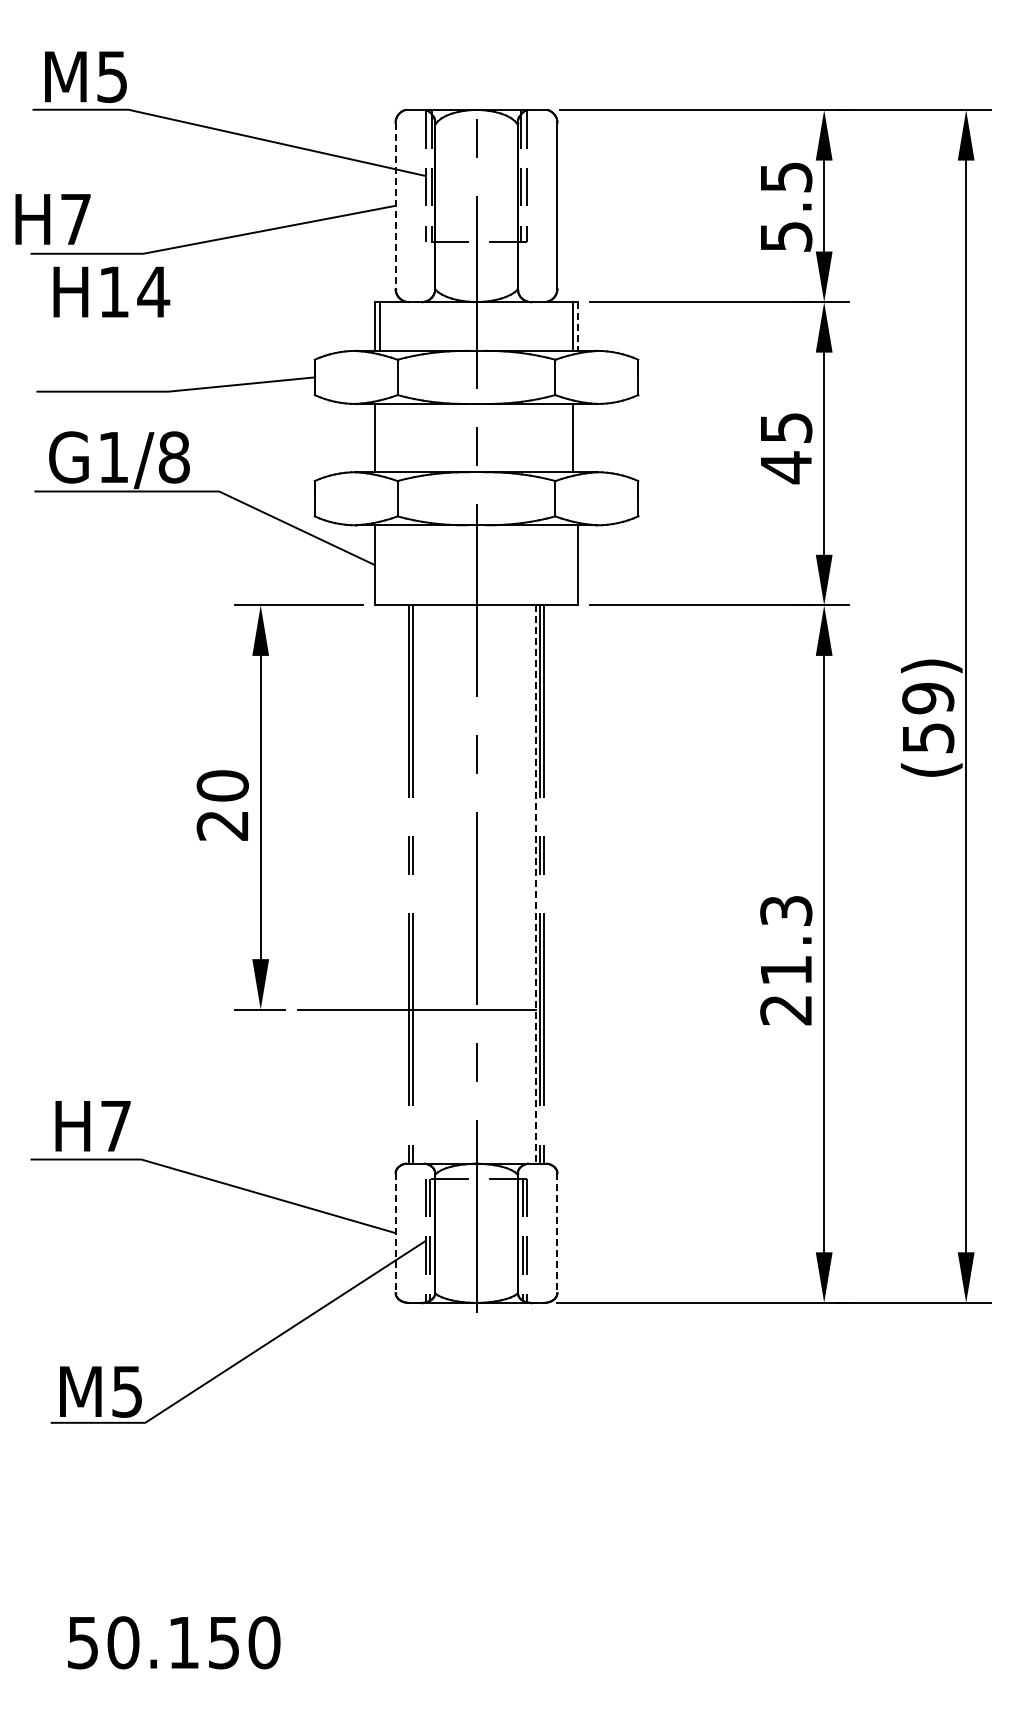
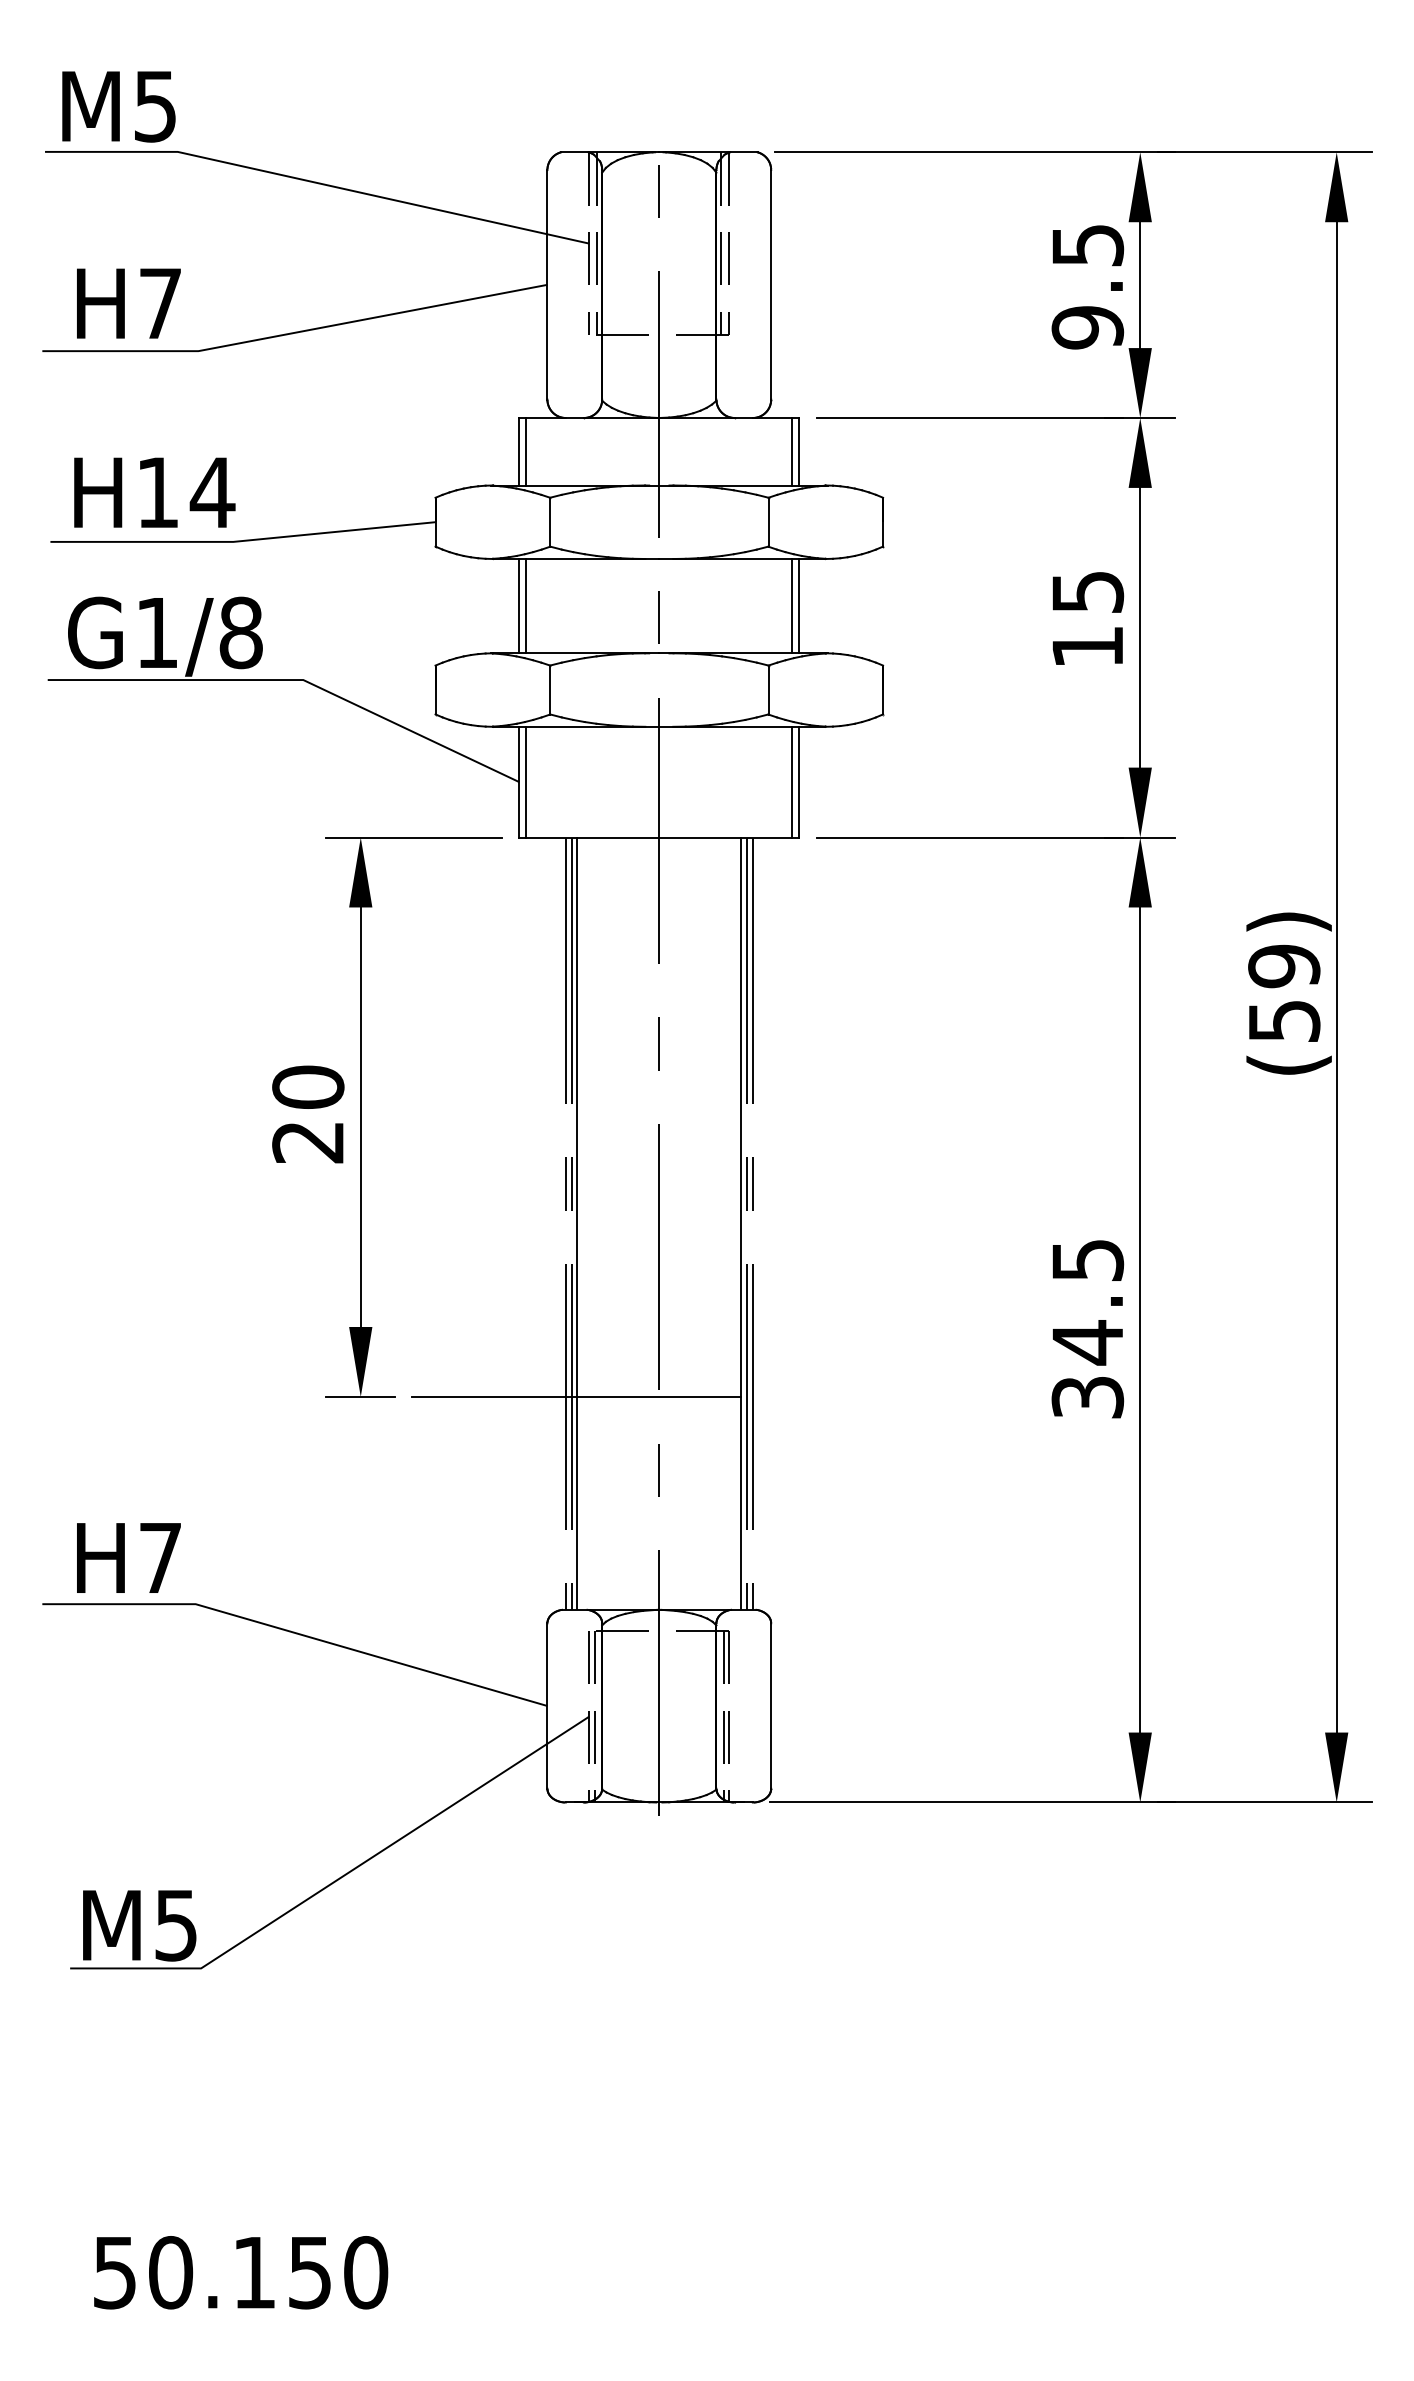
line: (395, 205) -> (547, 284), dashed -> solid
text: (52, 219) -> (128, 303), moved
text: (786, 236) -> (1088, 327), 5.5 -> 9.5
text: (111, 291) -> (154, 491), moved
line: (577, 327) -> (798, 453), dashed -> solid
line: (380, 438) -> (526, 606), added
line: (577, 438) -> (798, 606), added
text: (786, 467) -> (1088, 646), 45 -> 15
line: (380, 565) -> (526, 782), added
line: (572, 565) -> (792, 782), added
line: (417, 884) -> (577, 1223), added
line: (535, 884) -> (740, 1223), dashed -> solid
text: (786, 960) -> (1088, 1328), 21.3 -> 34.5
line: (395, 1233) -> (547, 1706), dashed -> solid
line: (557, 1233) -> (771, 1706), dashed -> solid

